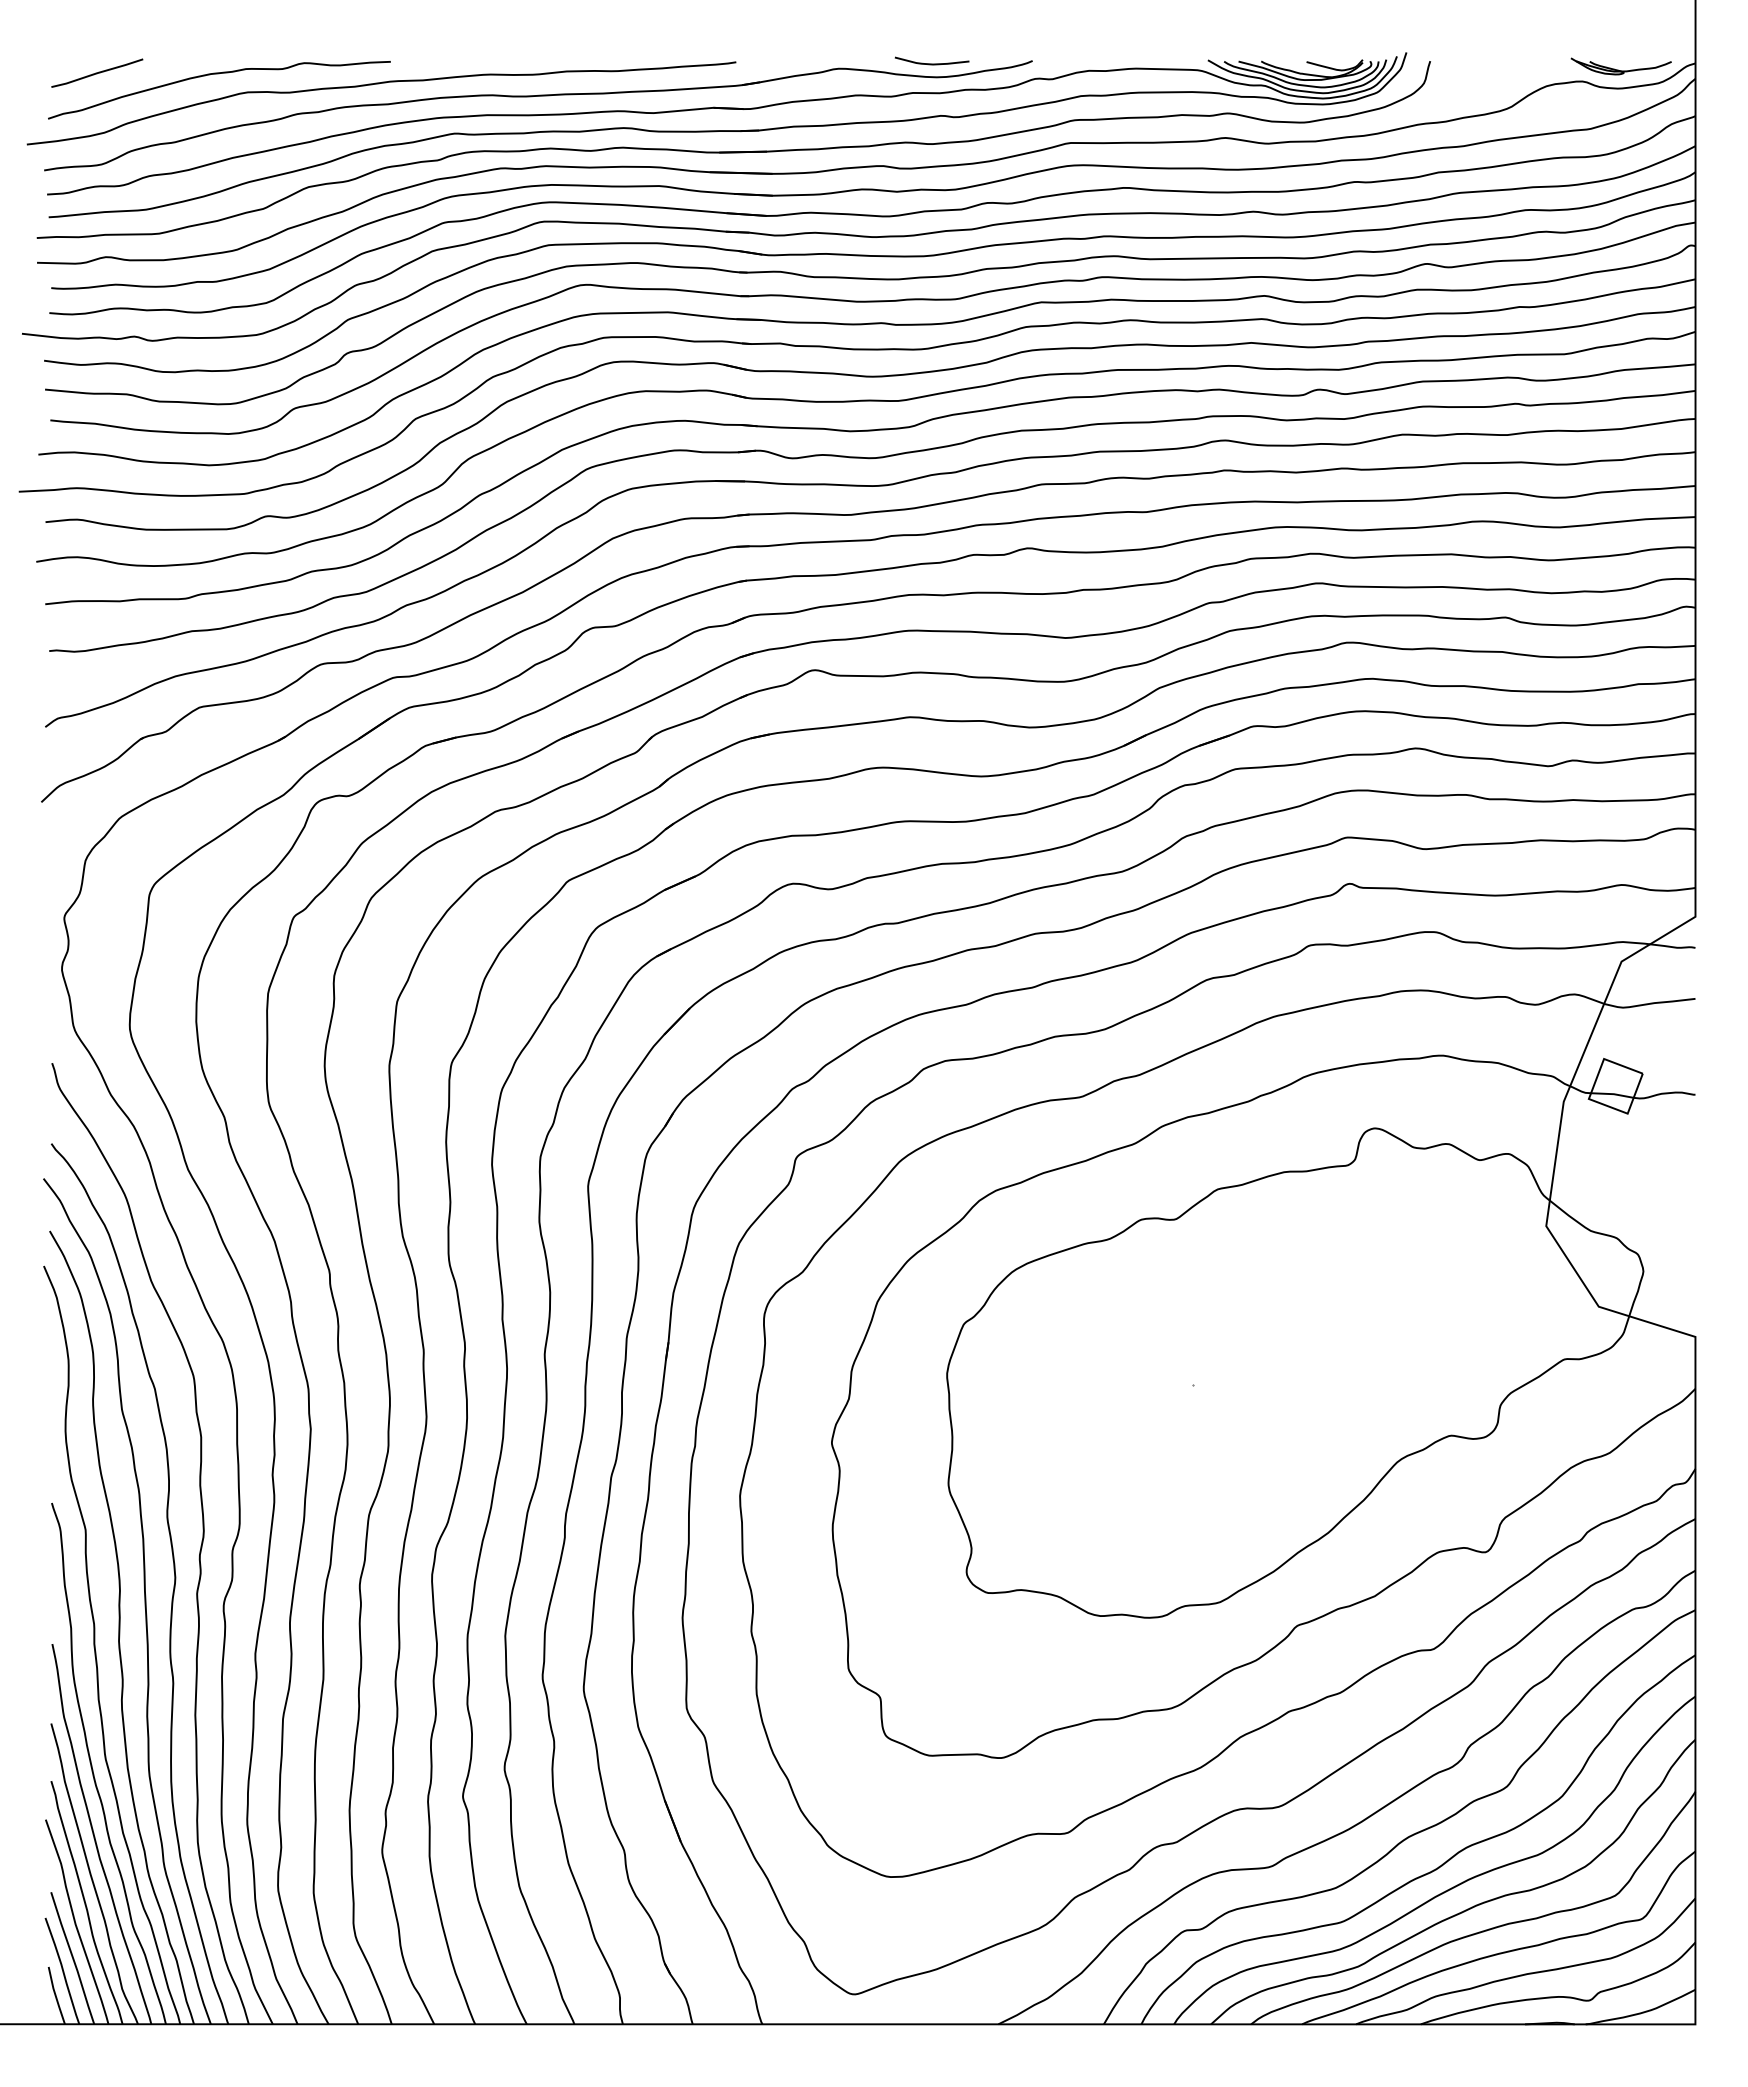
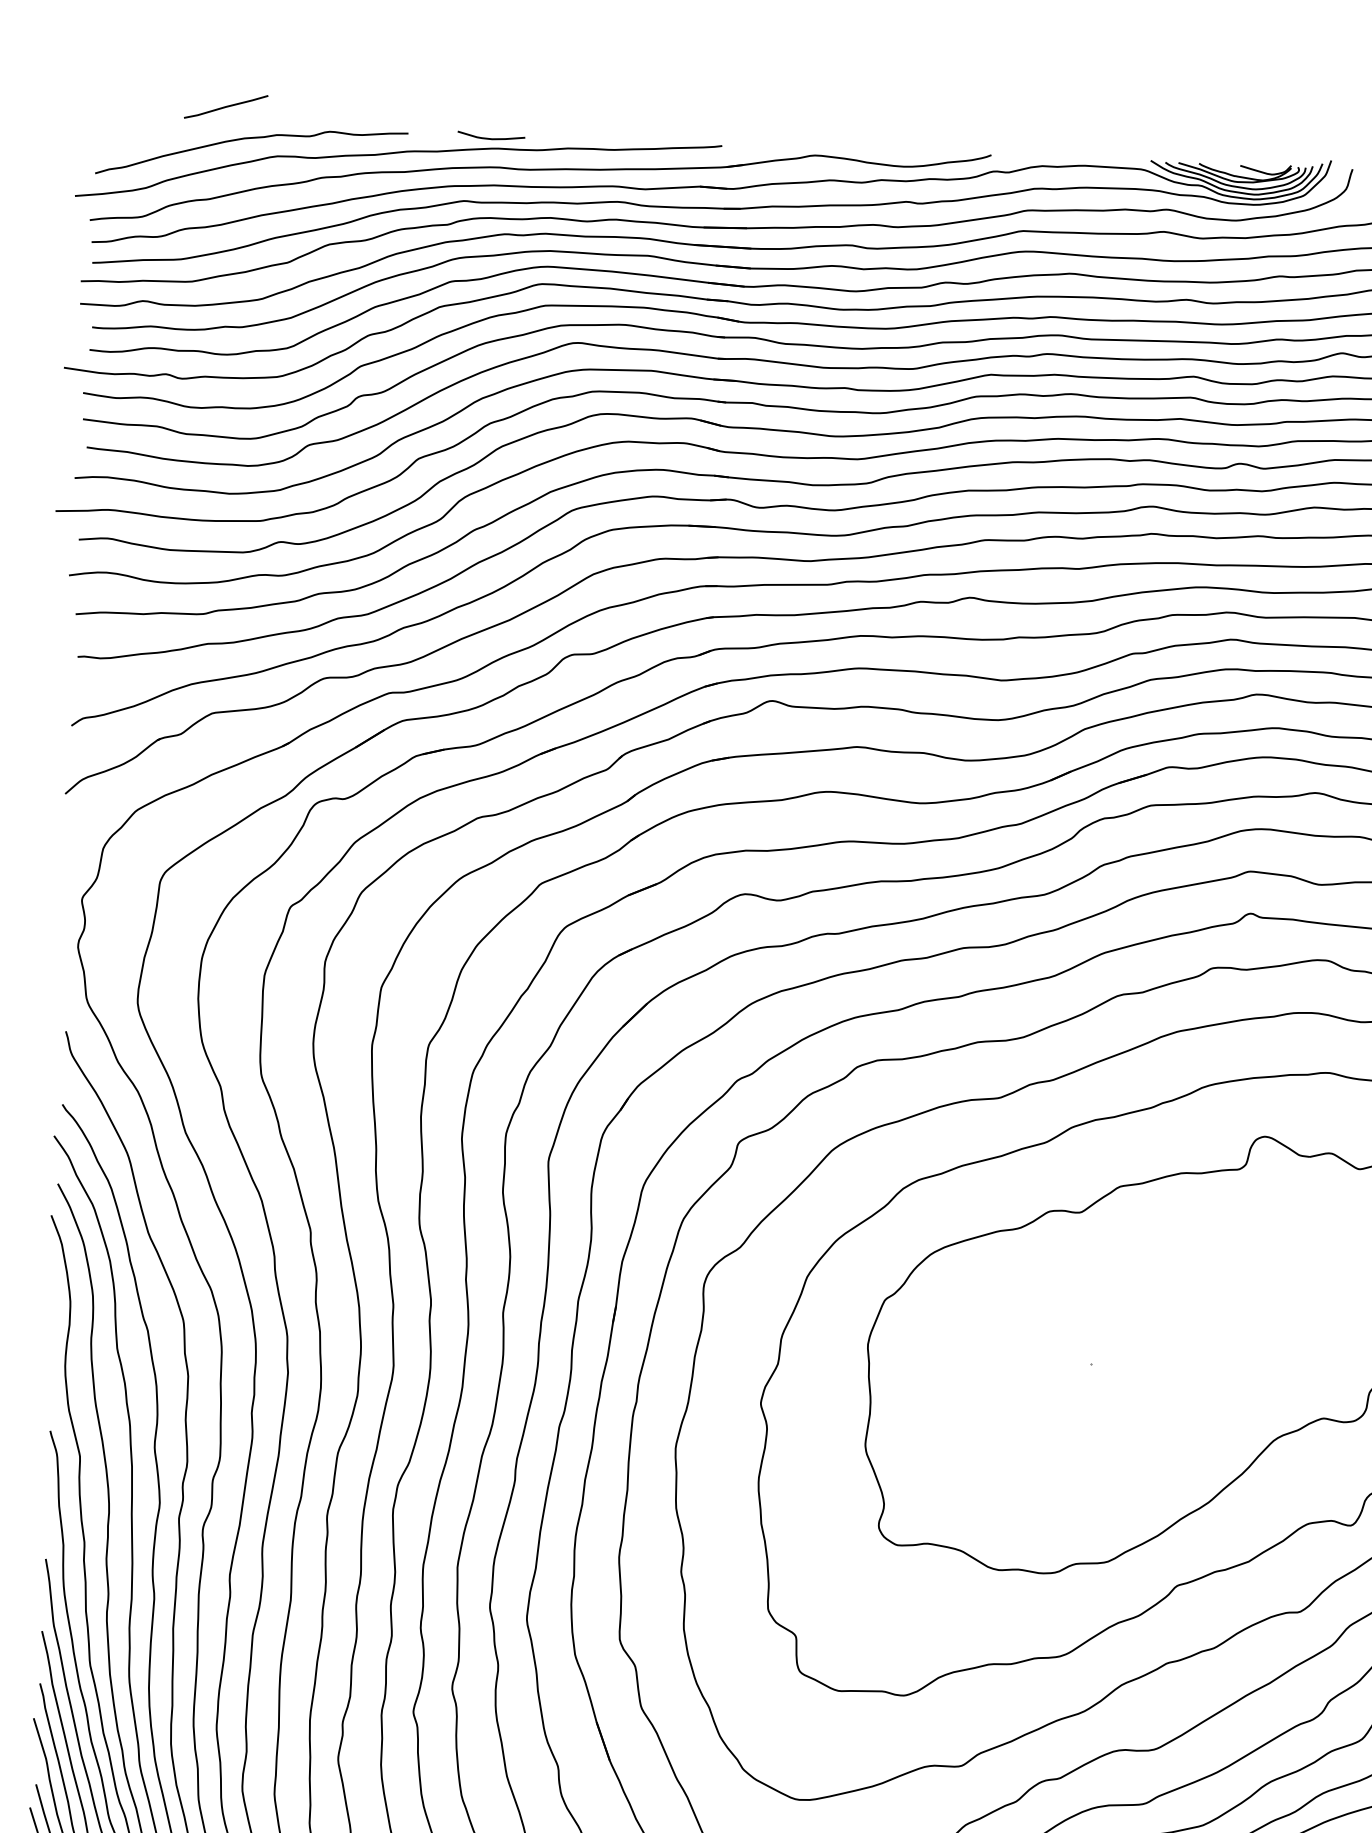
curve: (931, 63) -> (490, 138), moved
line: (97, 72) -> (226, 106), moved

